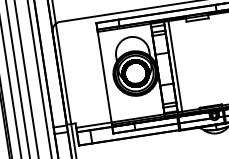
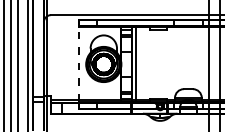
line: (105, 78) -> (79, 64), solid -> dashed

